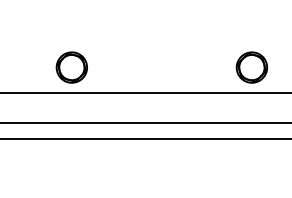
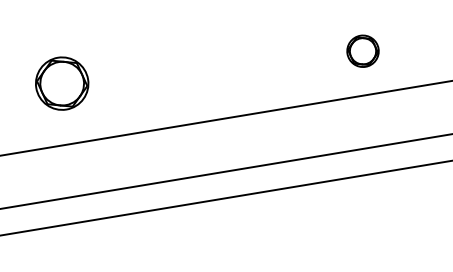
part: (71, 67) -> (61, 83), moved
part: (251, 67) -> (362, 51), size x0.6

